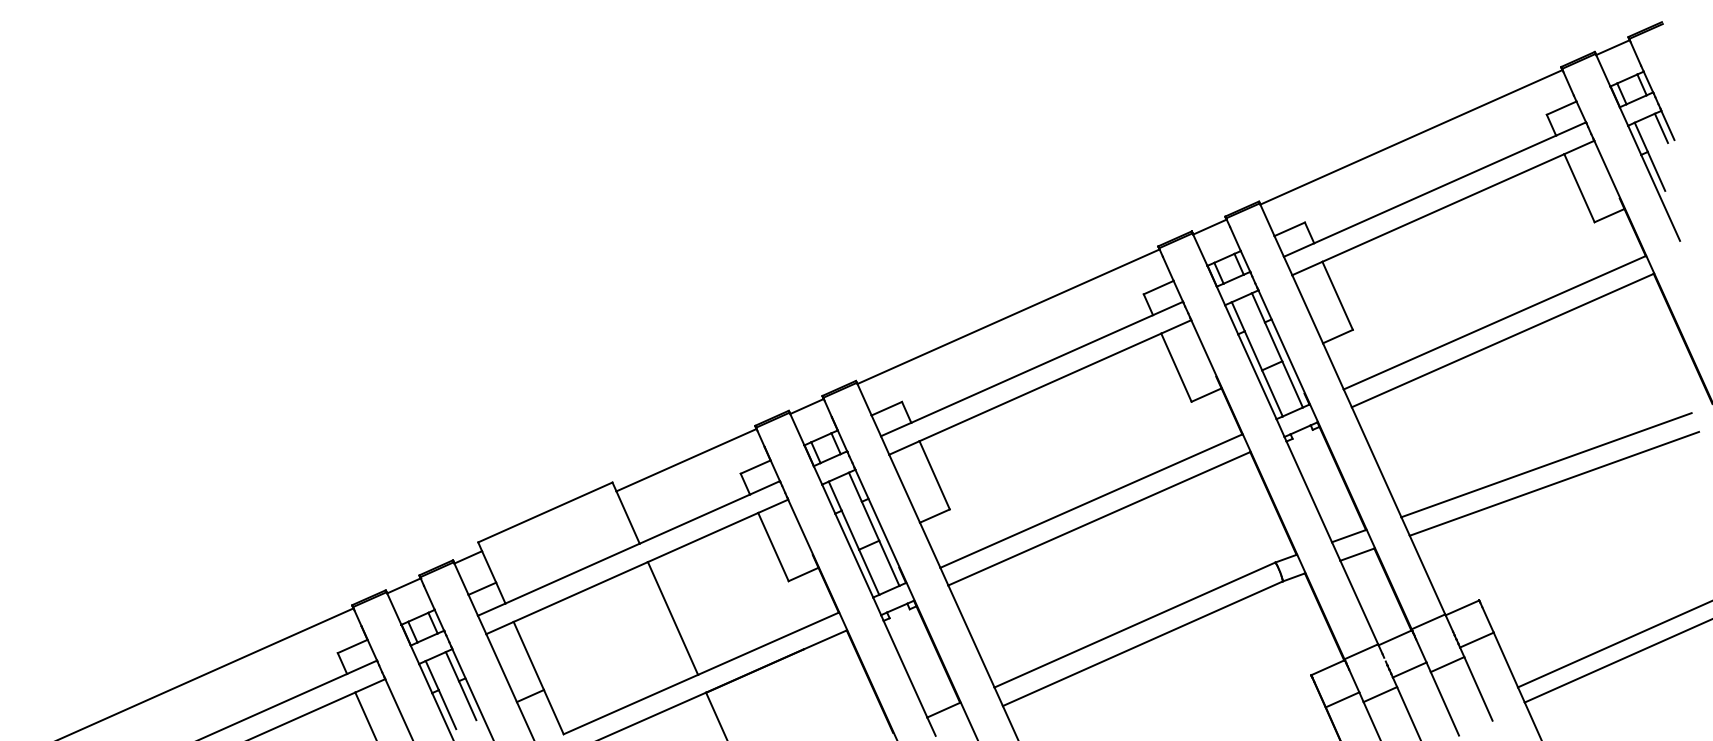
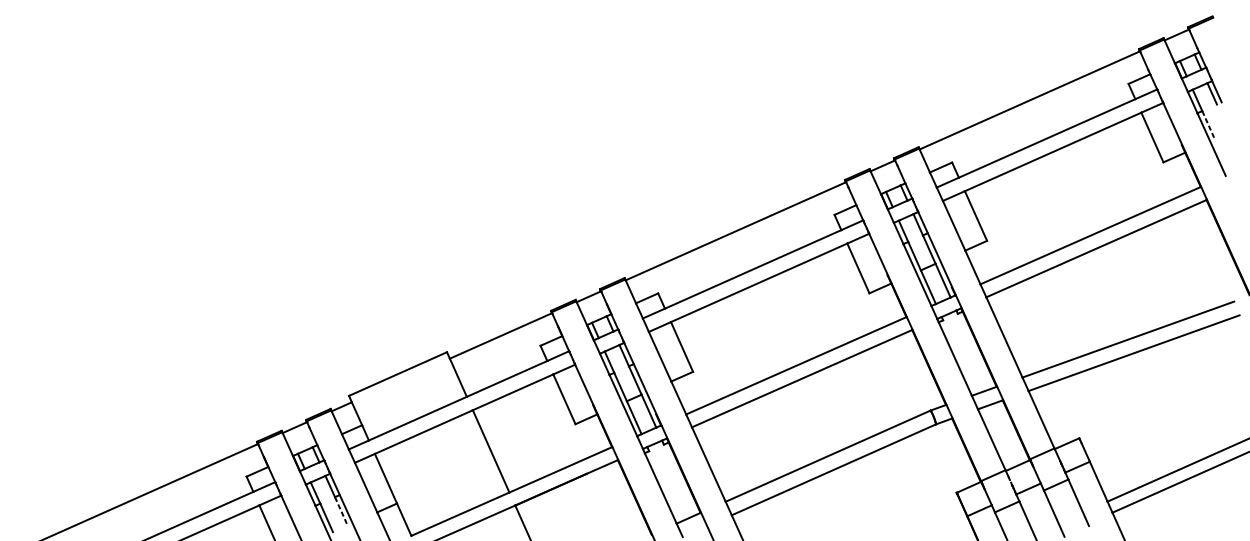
line: (1656, 171) -> (1208, 125), solid -> dashed
line: (467, 701) -> (341, 511), solid -> dashed

